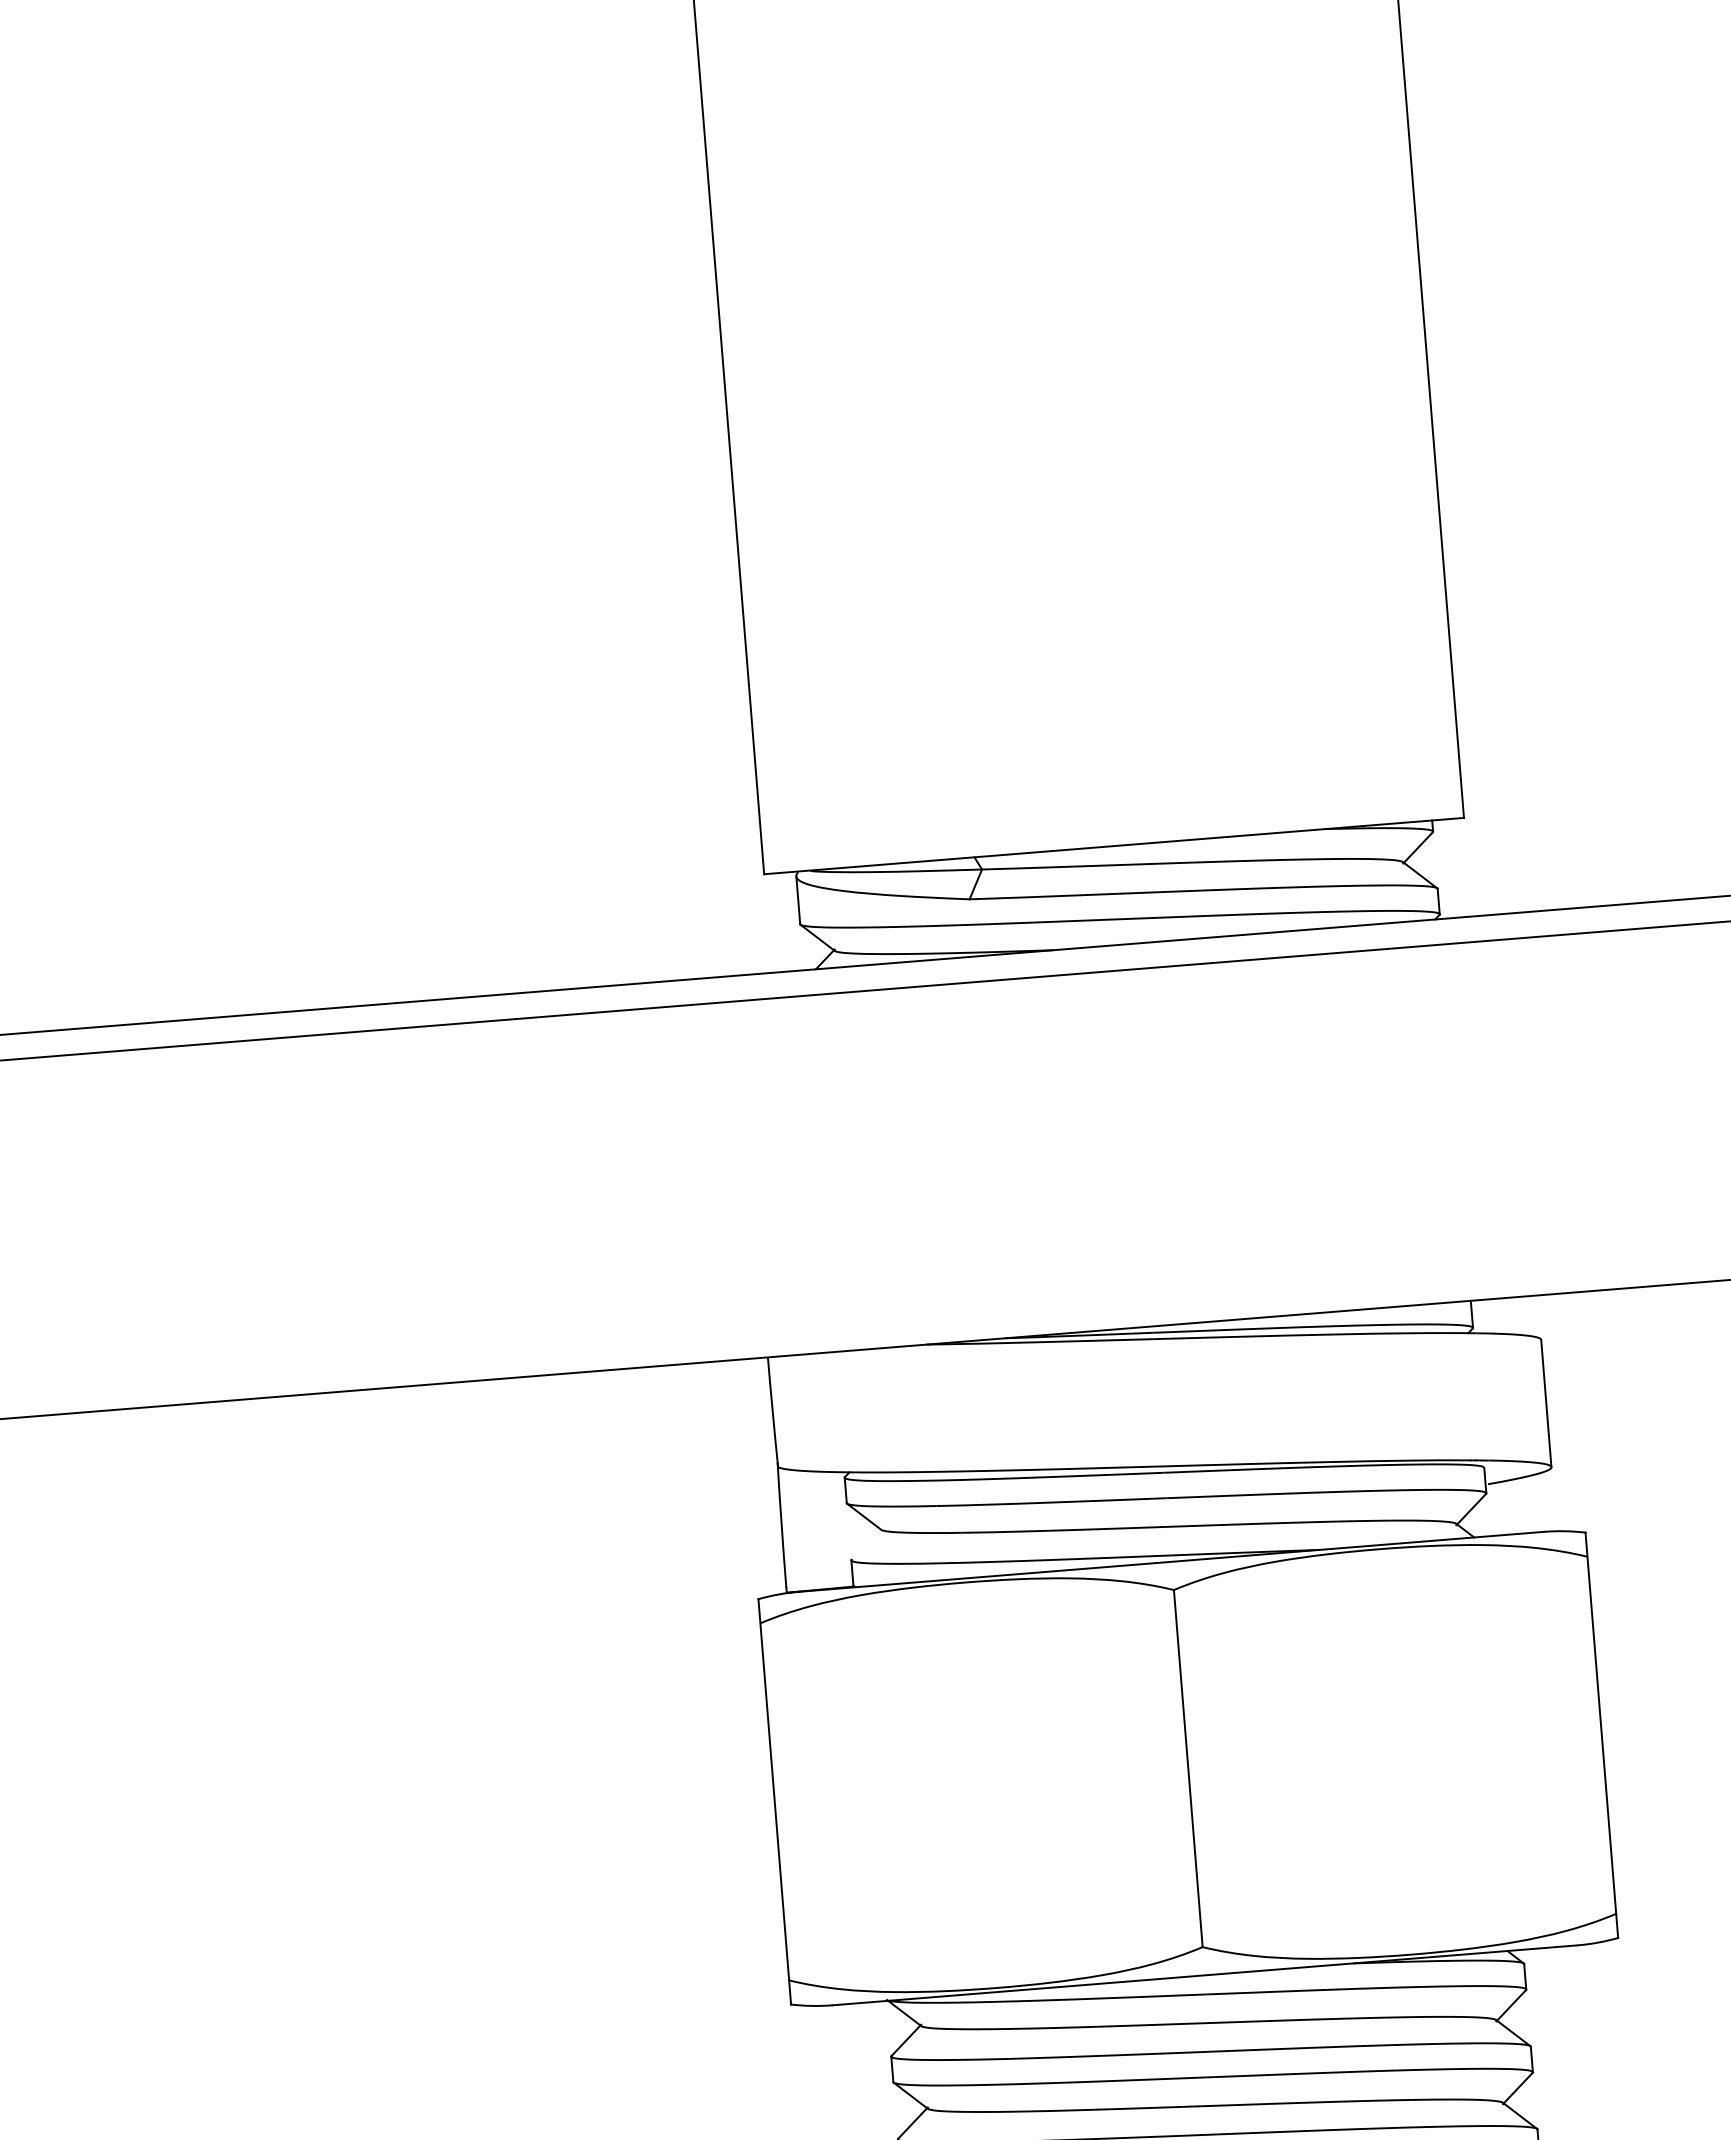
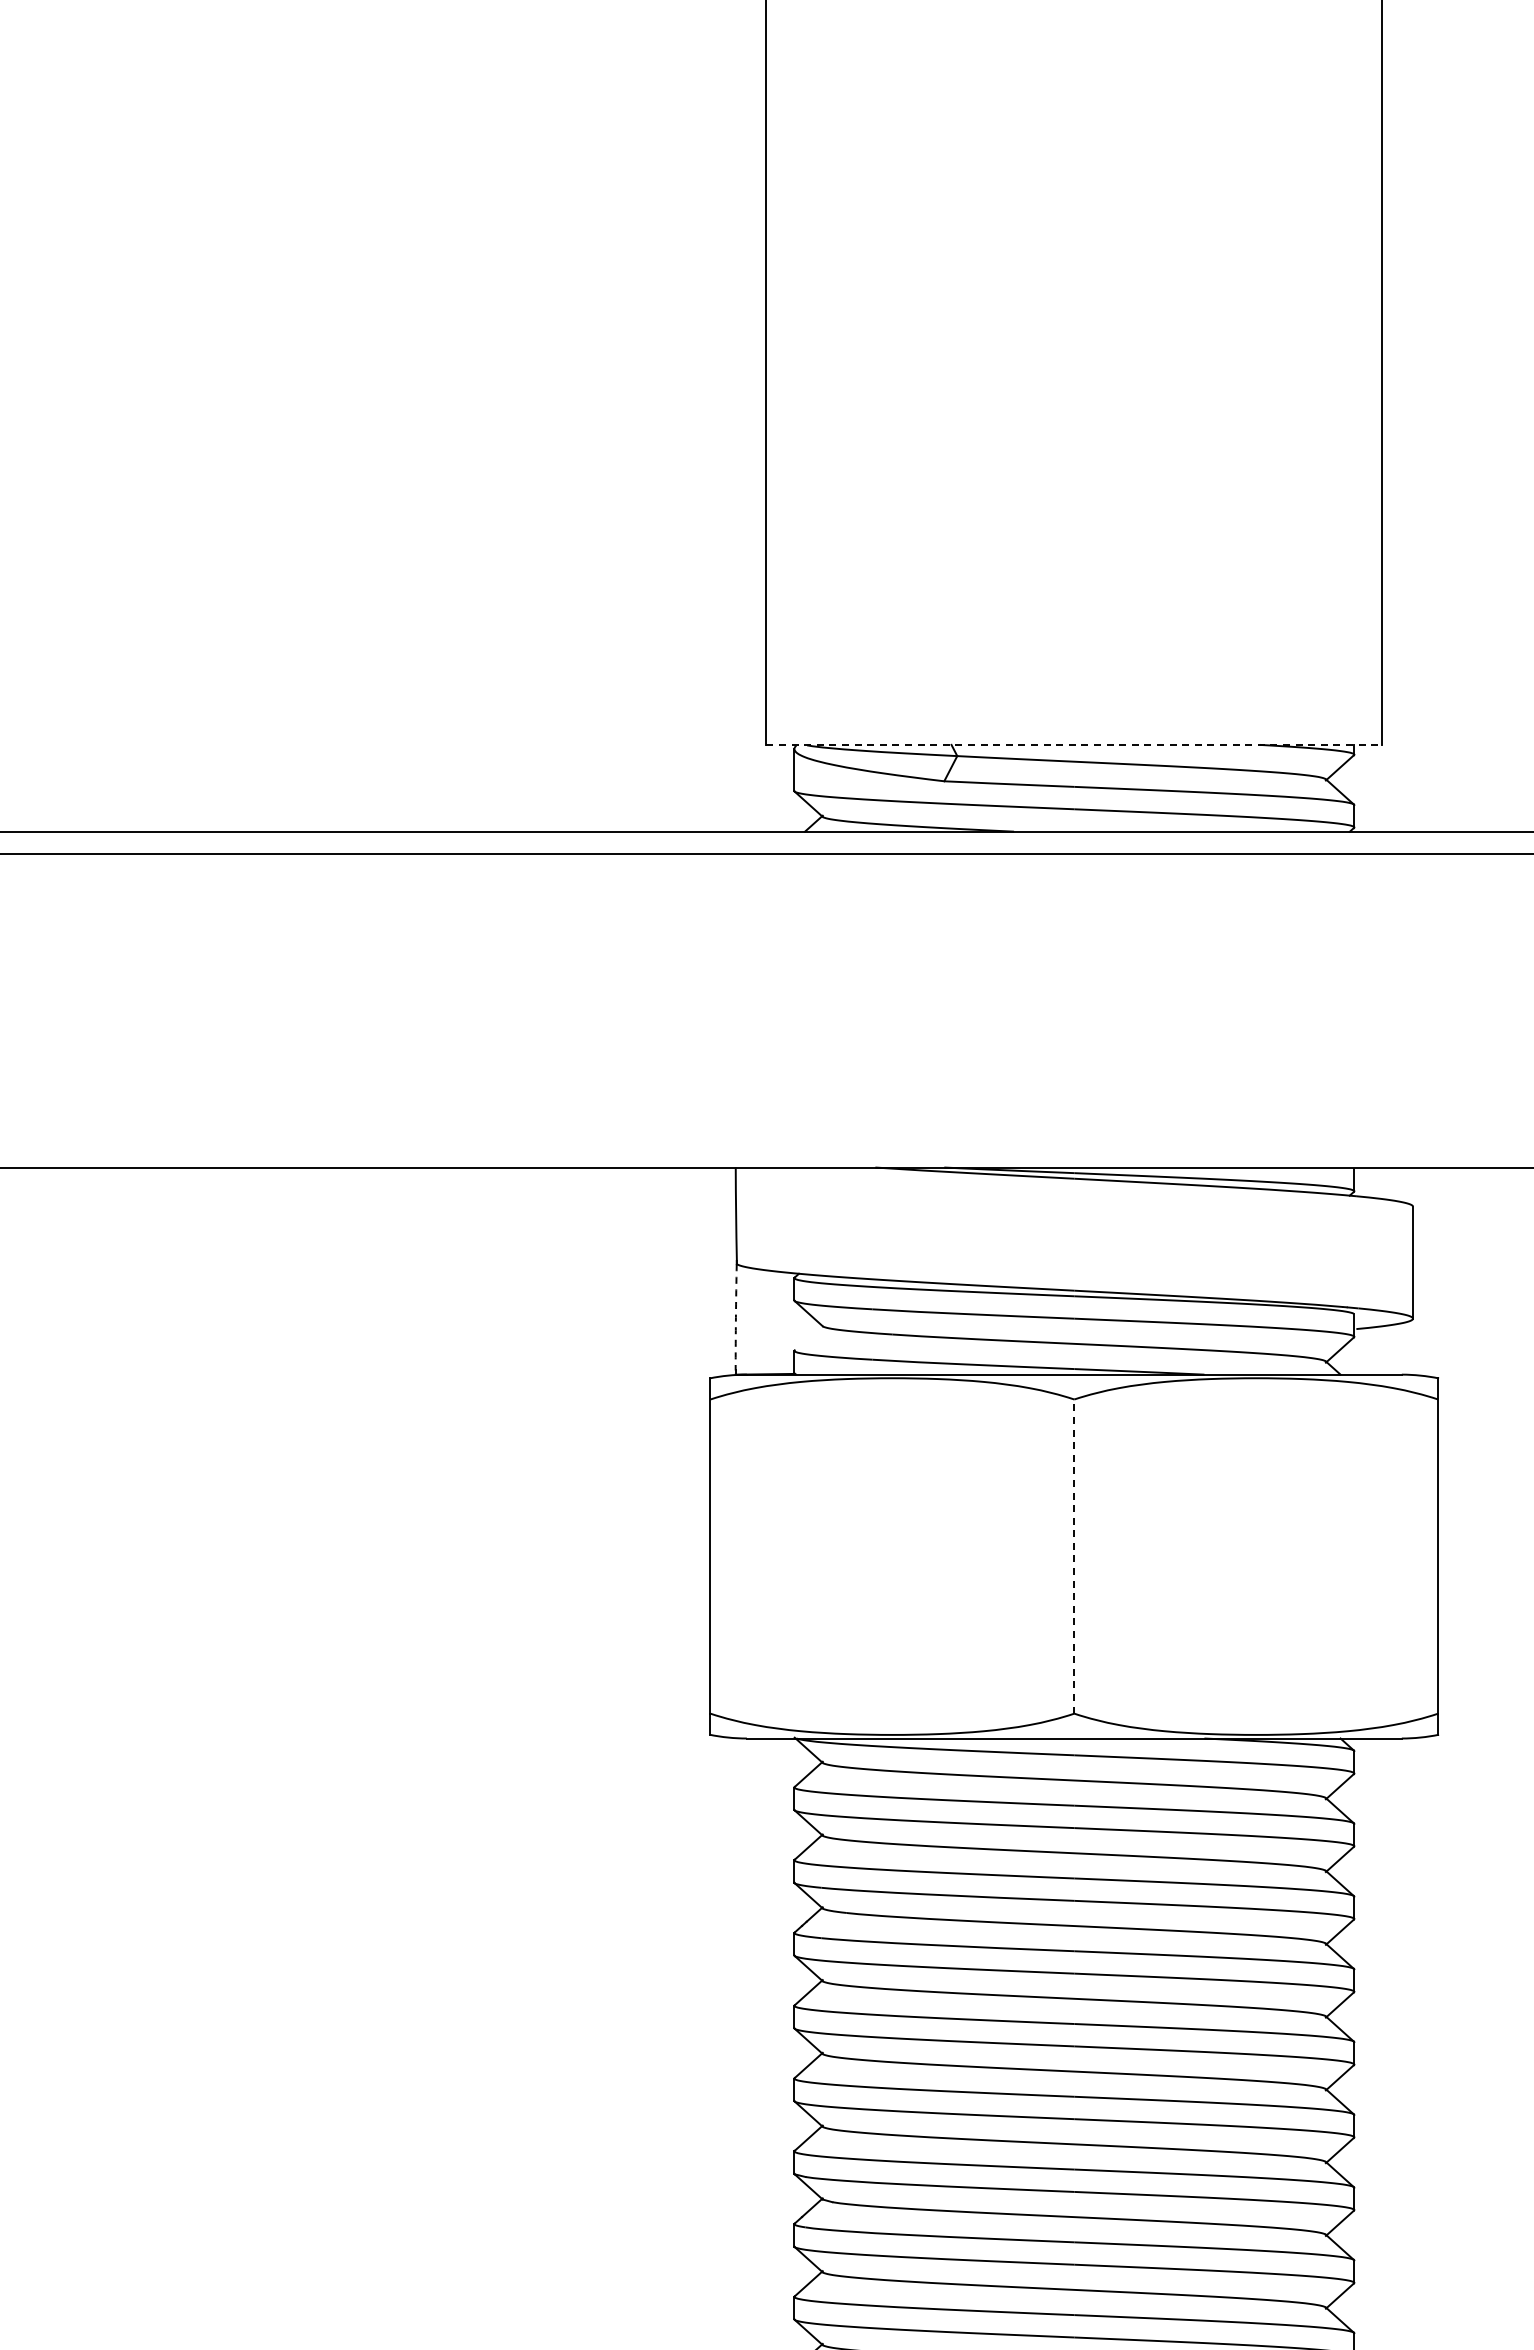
line: (1114, 845) -> (1074, 744), solid -> dashed
arc: (781, 1527) -> (735, 1317), solid -> dashed
line: (1188, 1768) -> (1074, 1556), solid -> dashed

